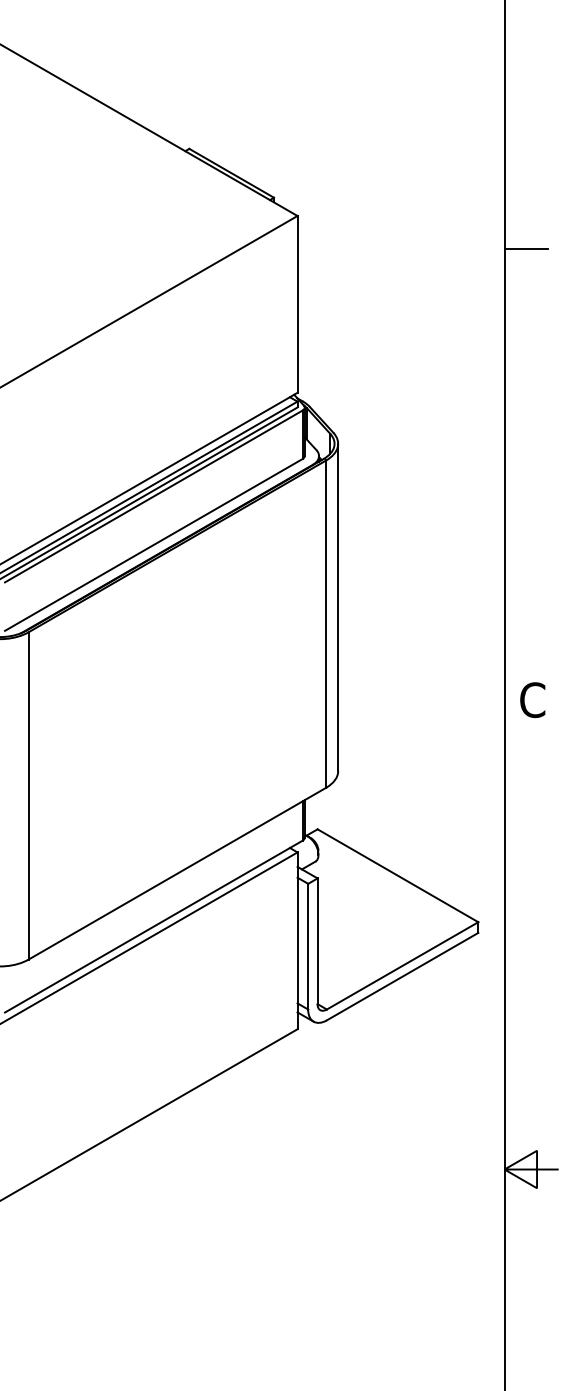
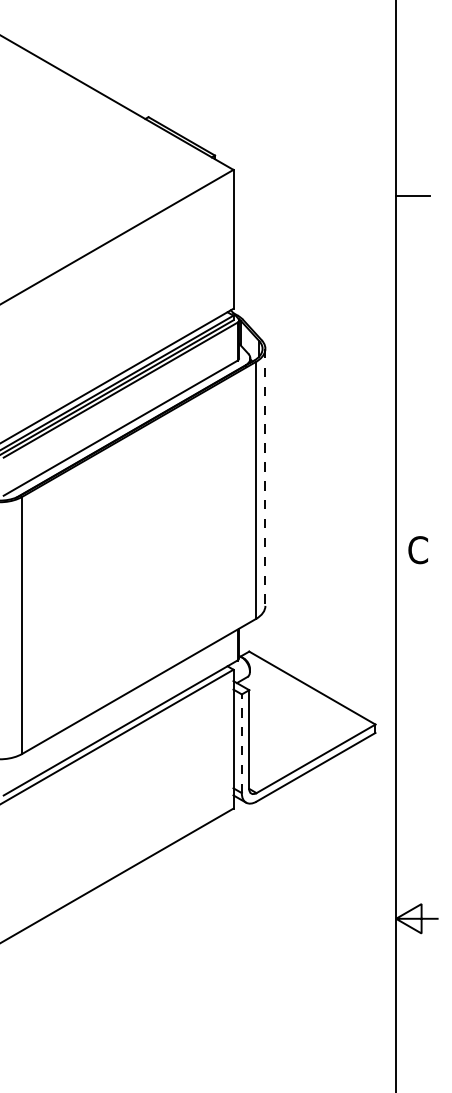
line: (338, 607) -> (265, 477), solid -> dashed
line: (308, 946) -> (242, 743), solid -> dashed

